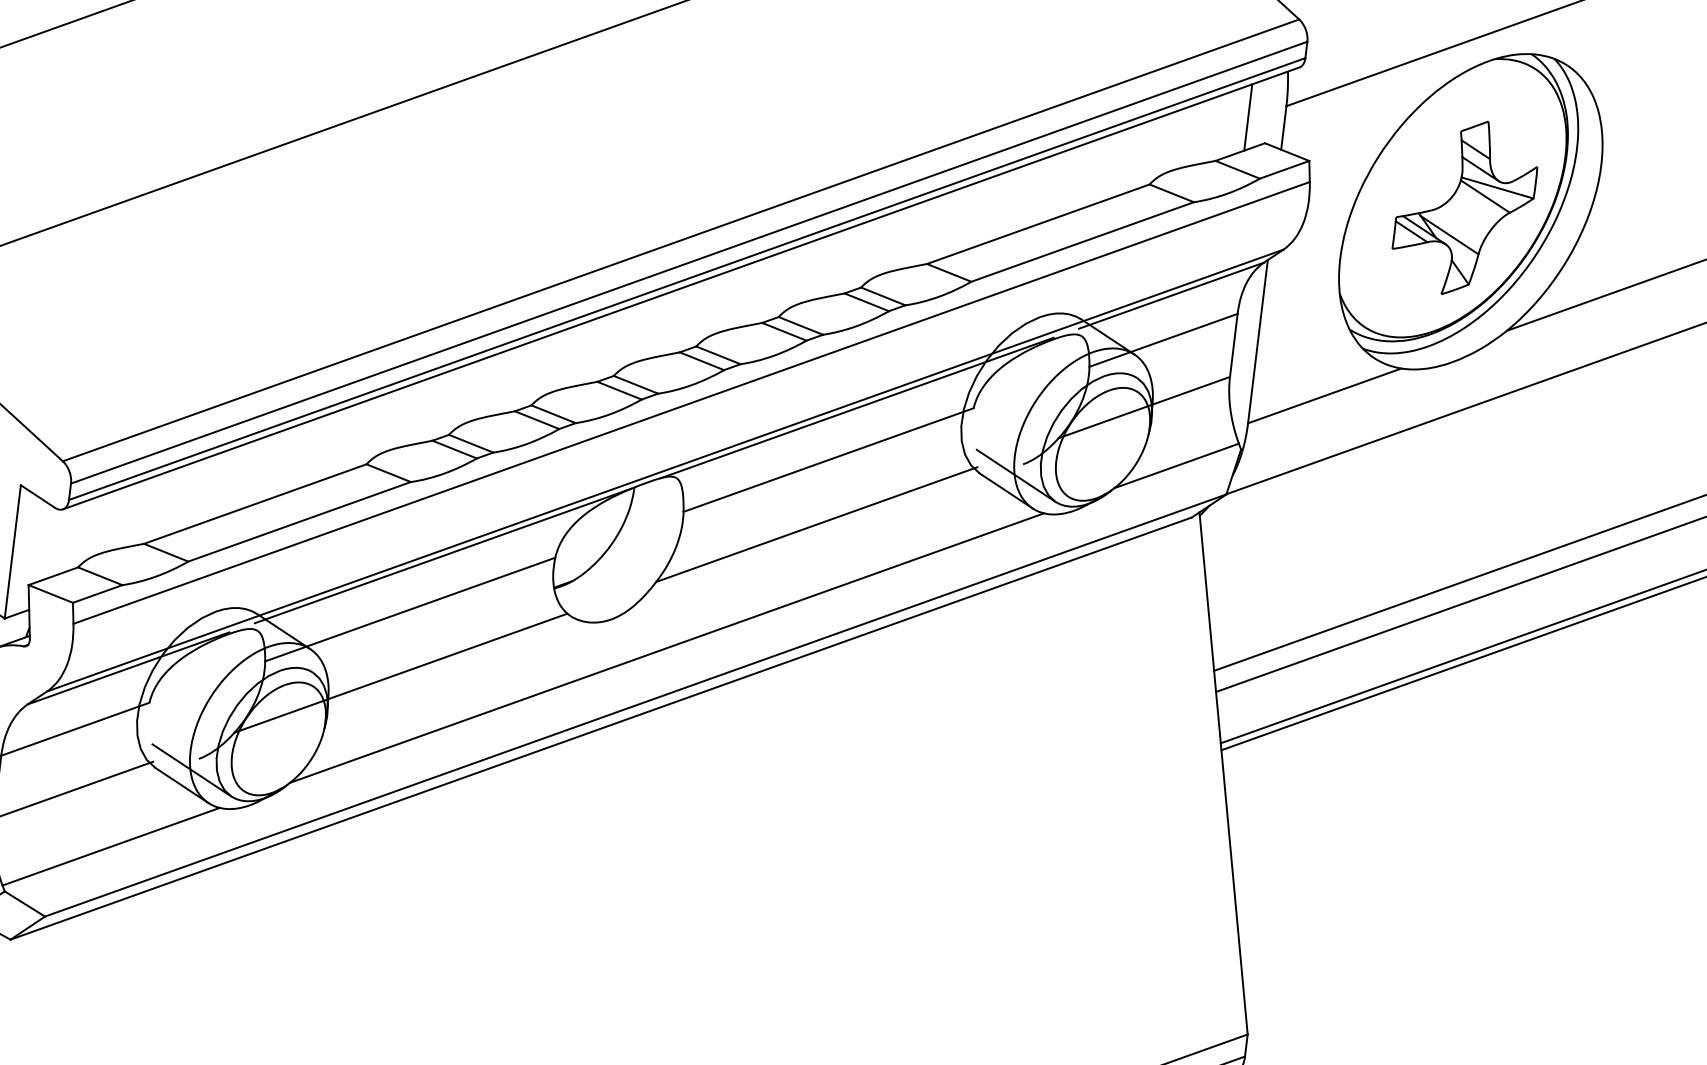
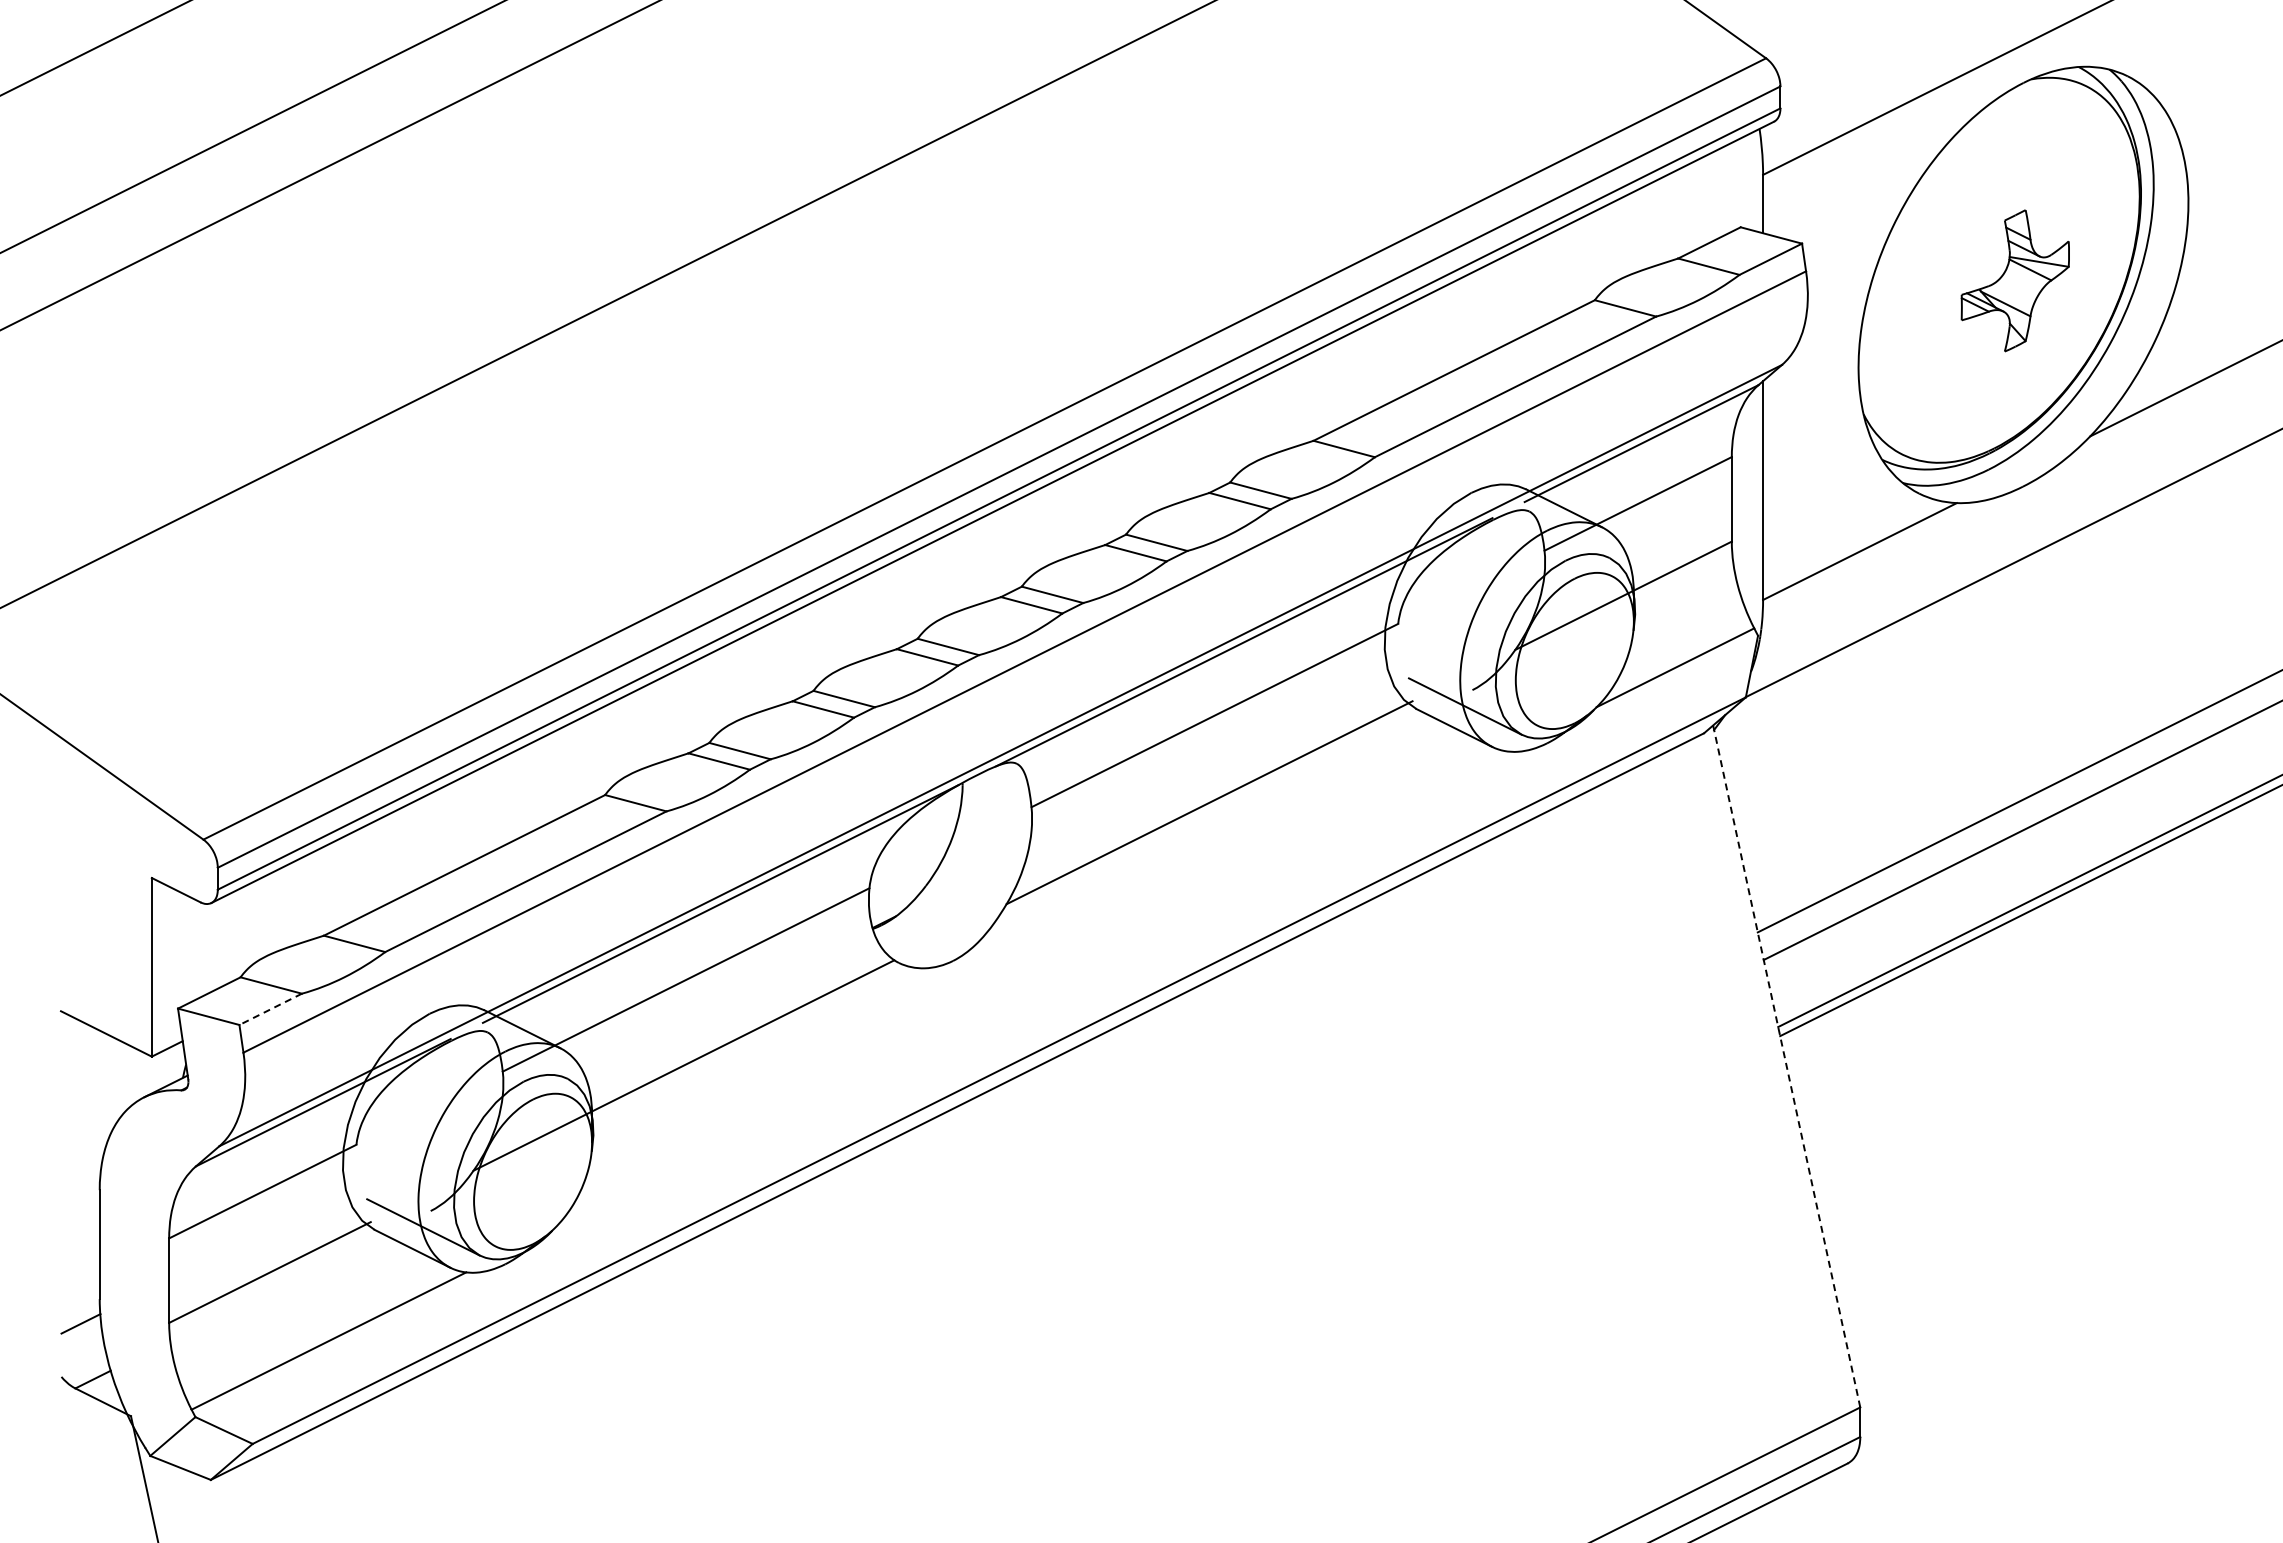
line: (1248, 117) -> (1714, 195), removed
part: (1465, 207) -> (2015, 280), size x0.6
line: (97, 594) -> (270, 1009), solid -> dashed
line: (667, 647) -> (1031, 989), removed
line: (1223, 773) -> (1786, 1066), solid -> dashed

